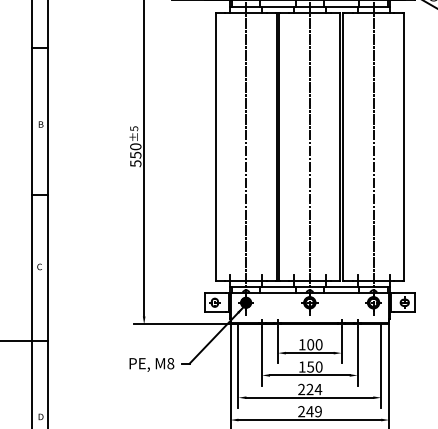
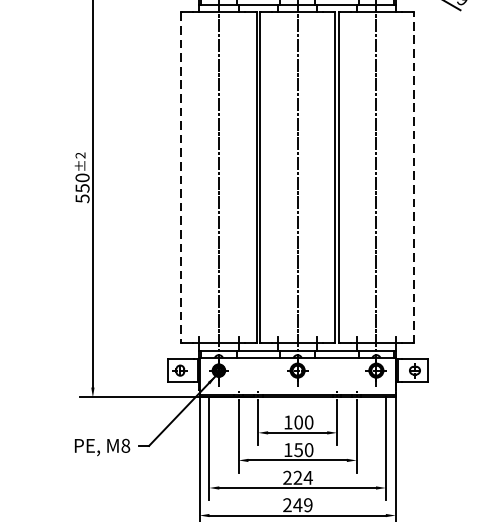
text: (134, 128) -> (80, 155), ±5 -> ±2
line: (215, 146) -> (181, 177), solid -> dashed
line: (404, 146) -> (414, 177), solid -> dashed

